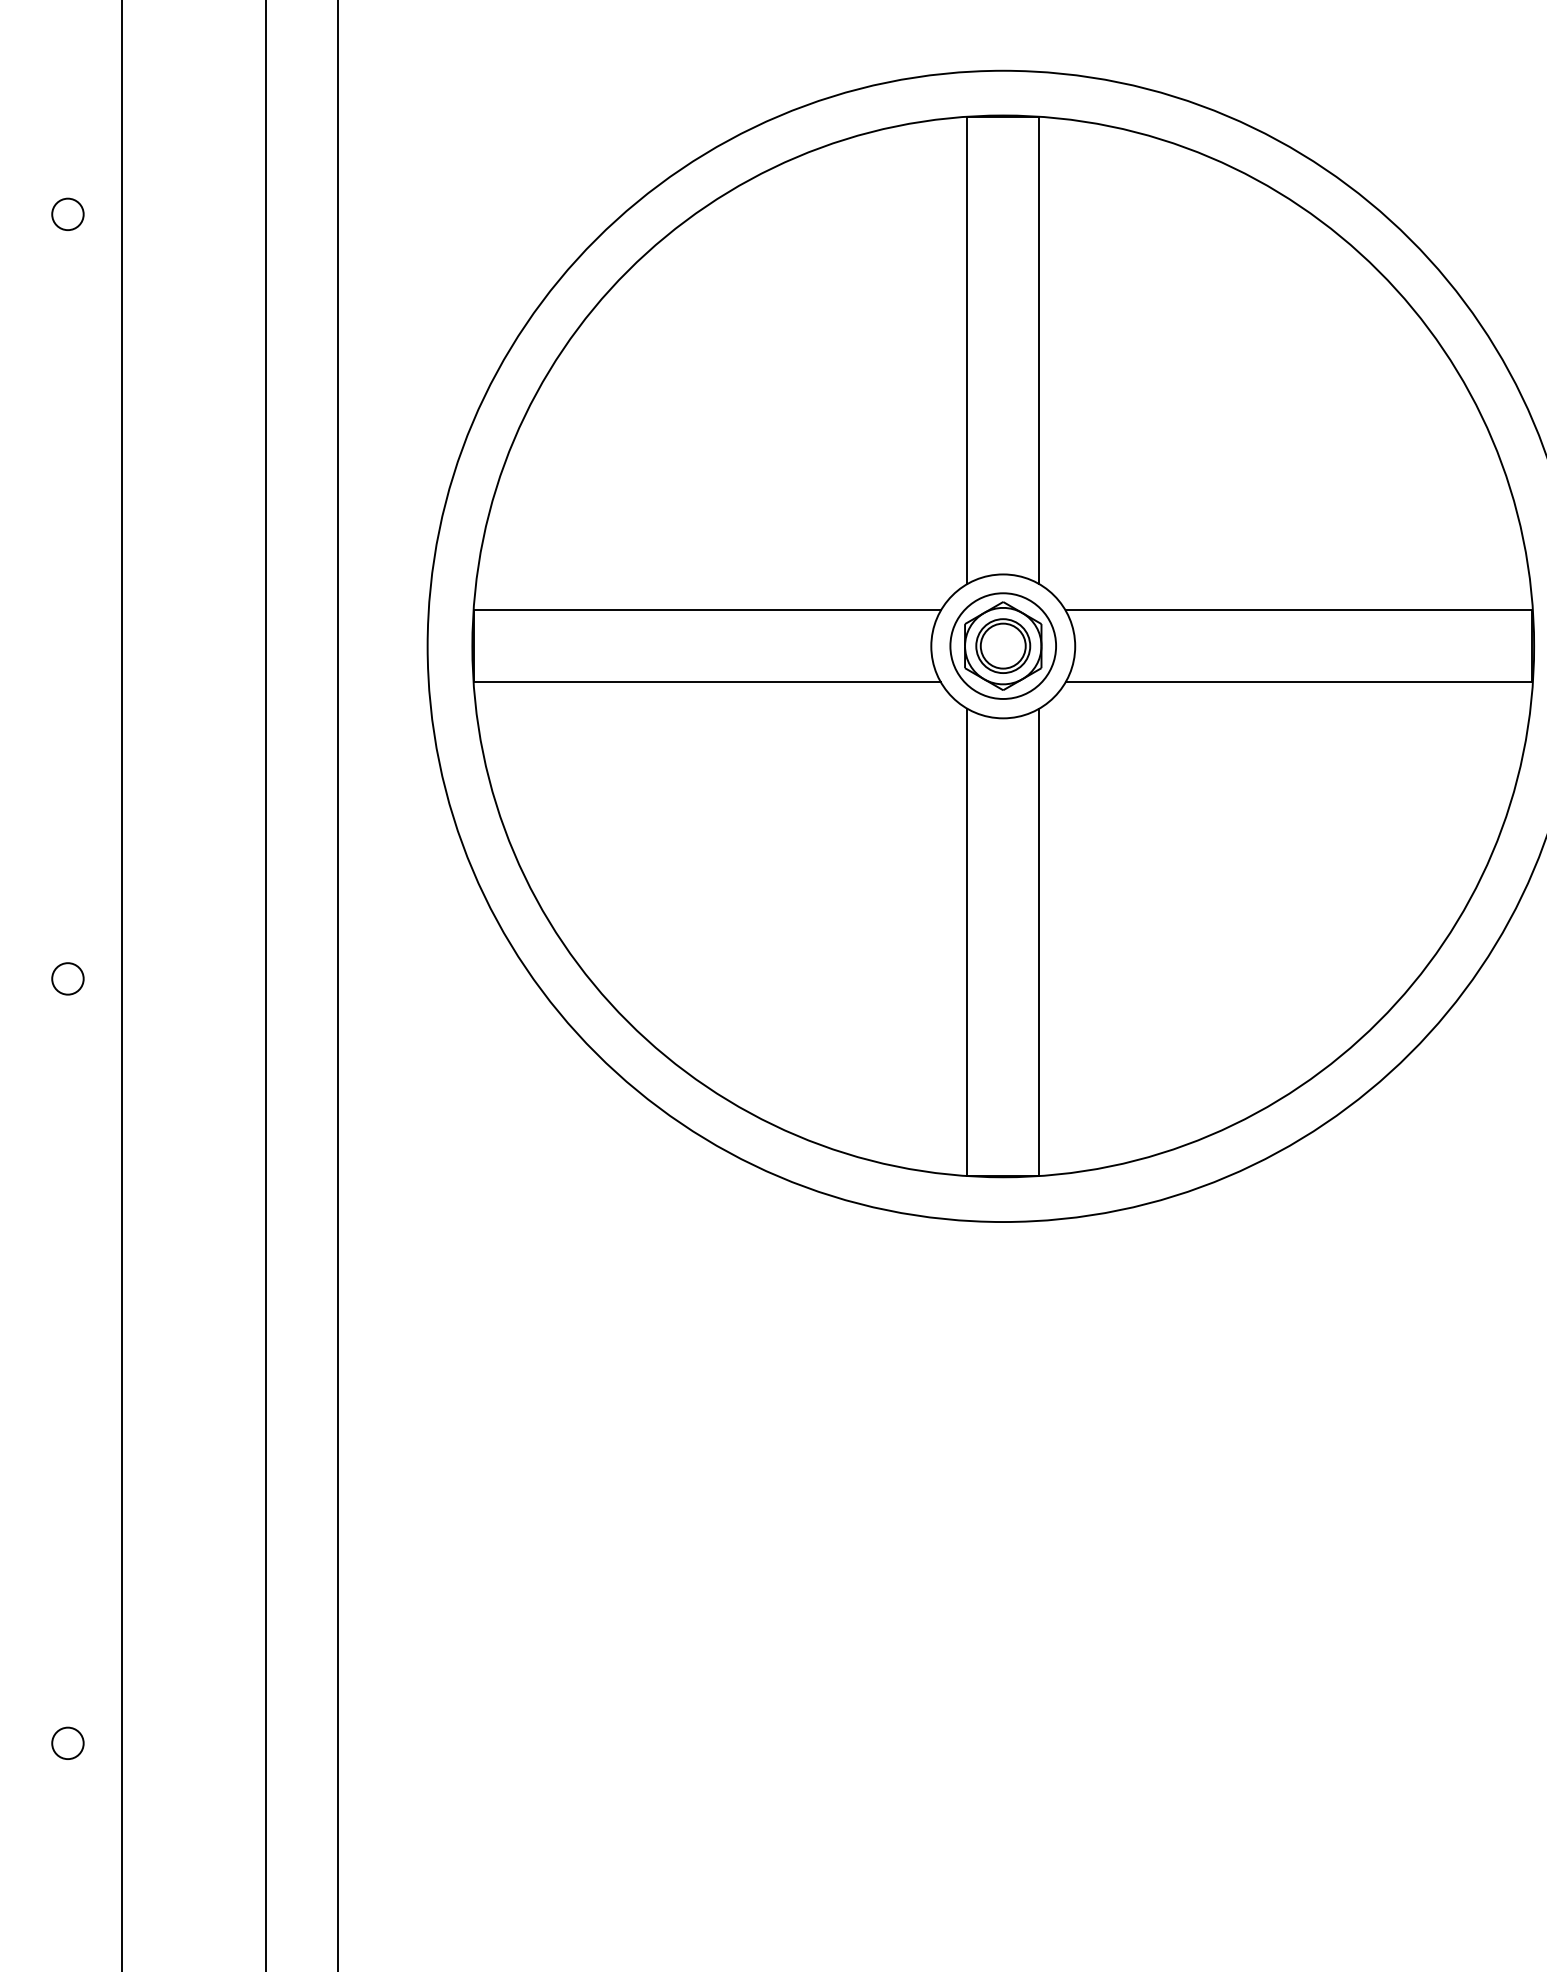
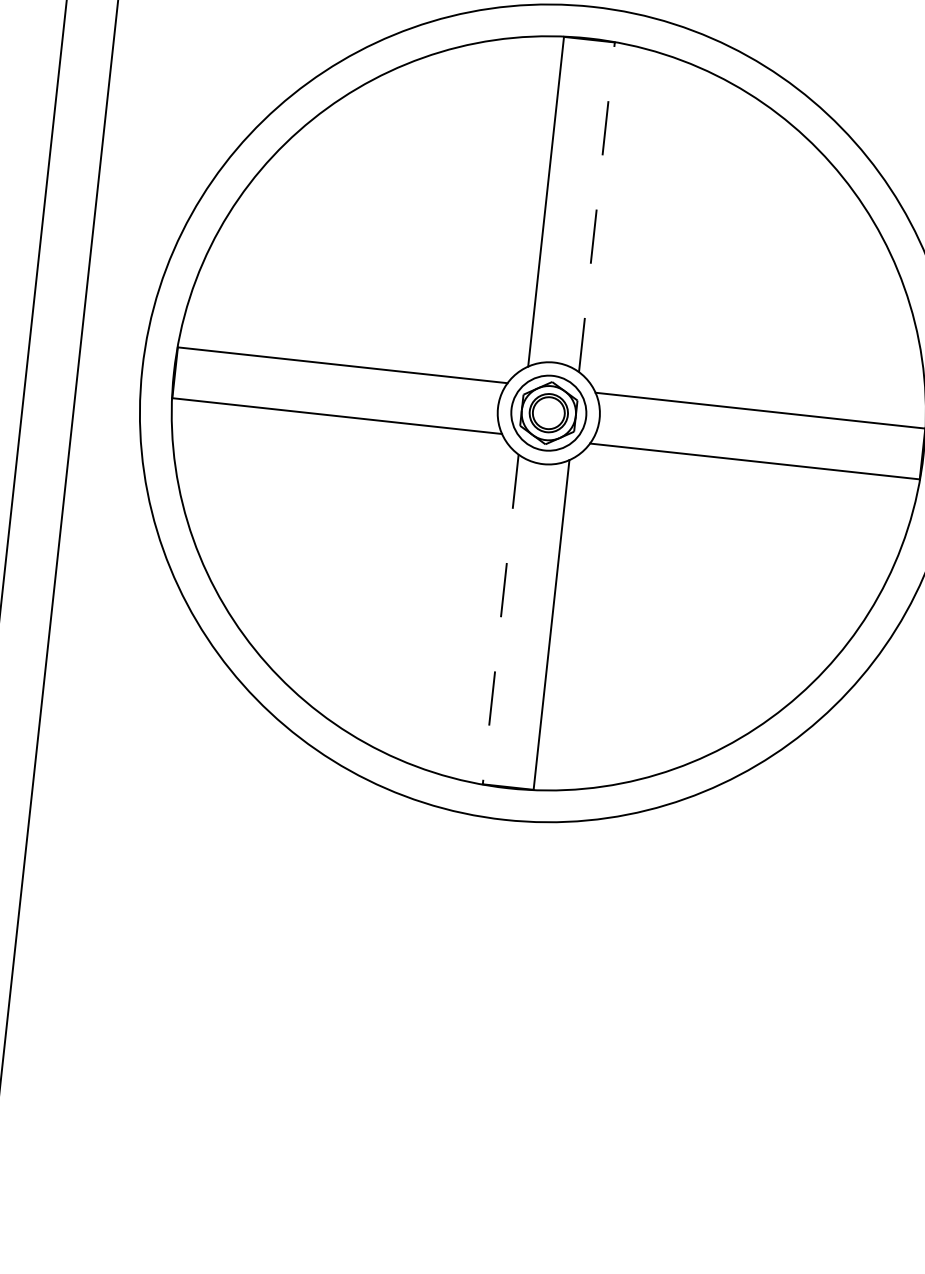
line: (1039, 350) -> (597, 207), solid -> dashed
line: (967, 942) -> (500, 619), solid -> dashed

